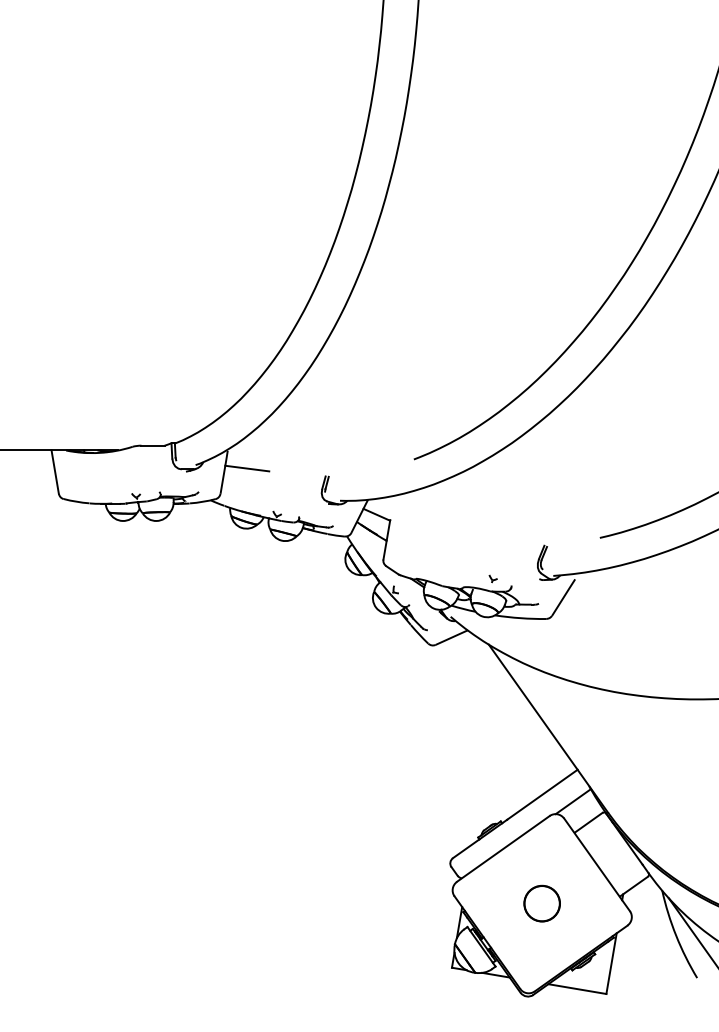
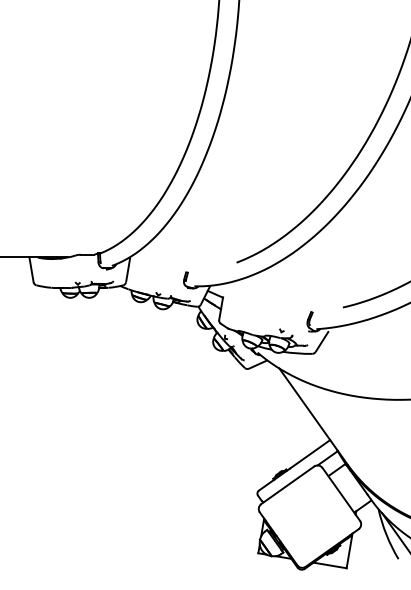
line: (245, 467) -> (140, 267), removed
circle: (541, 903) -> (309, 516), removed

